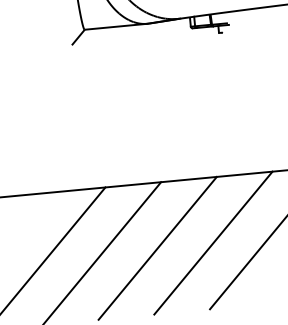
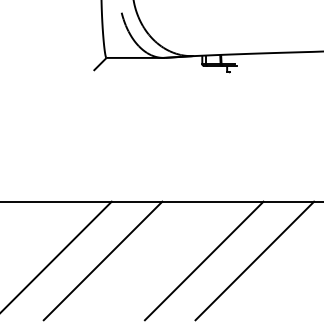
line: (157, 247) -> (153, 260), removed

